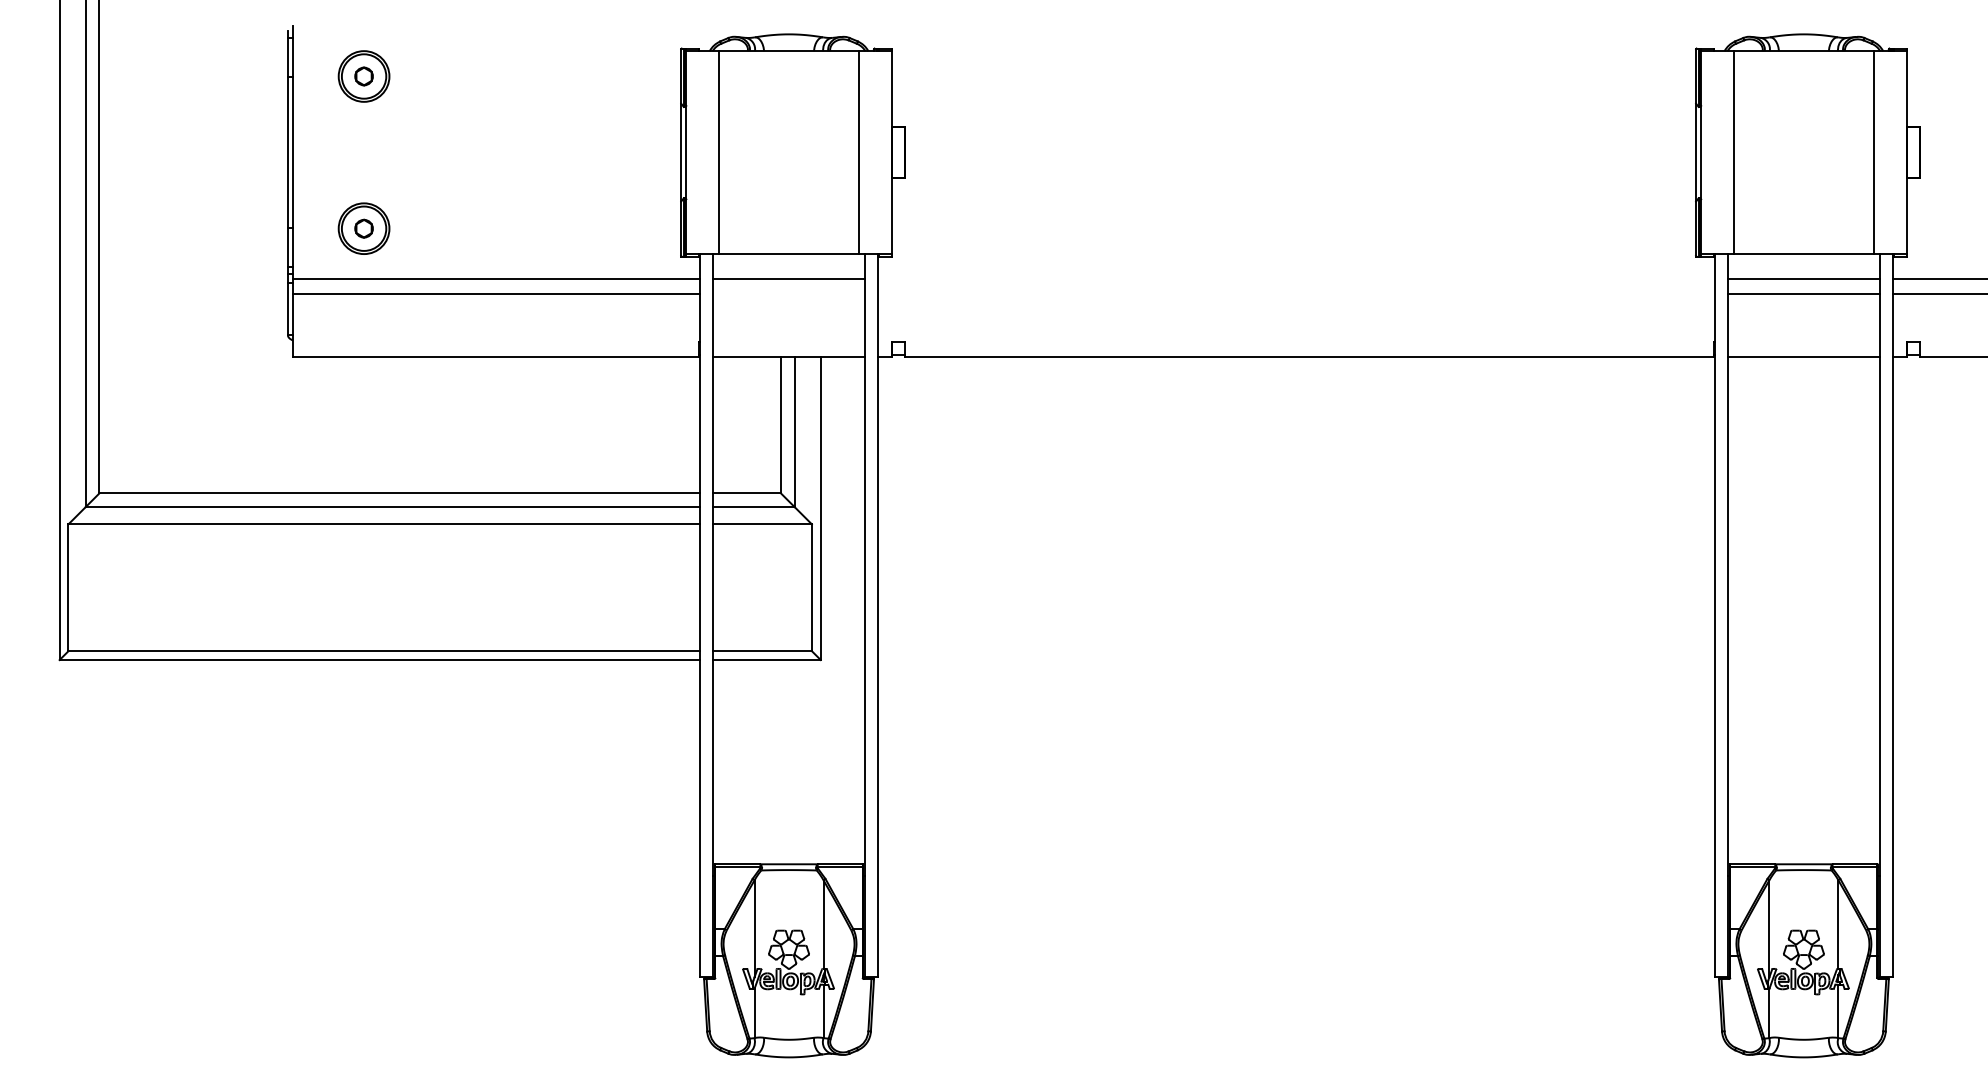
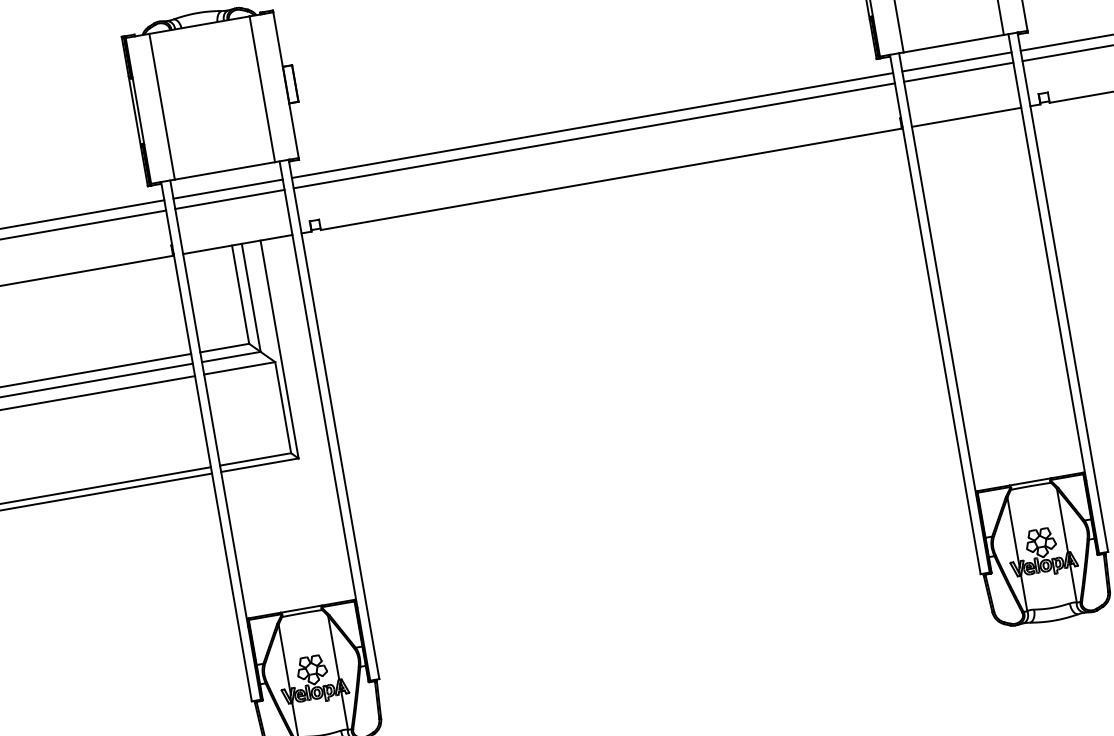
line: (1296, 279) -> (592, 125), added
line: (788, 293) -> (229, 199), added
line: (1296, 293) -> (594, 135), added

